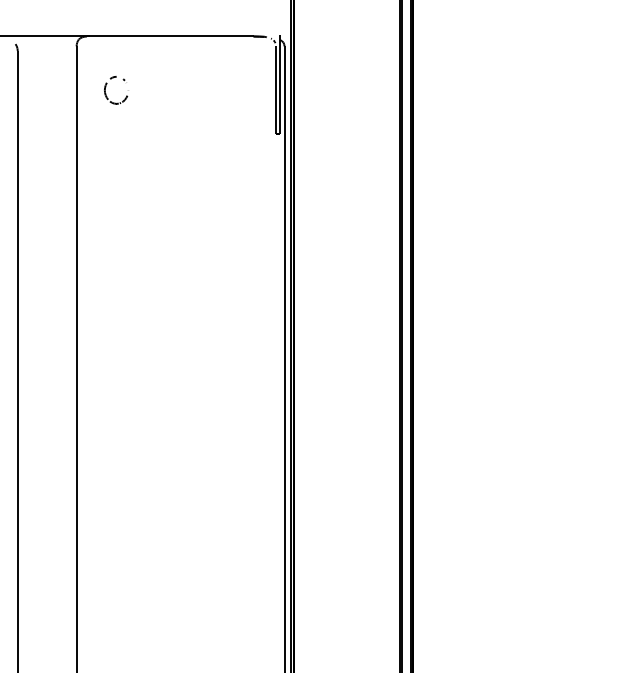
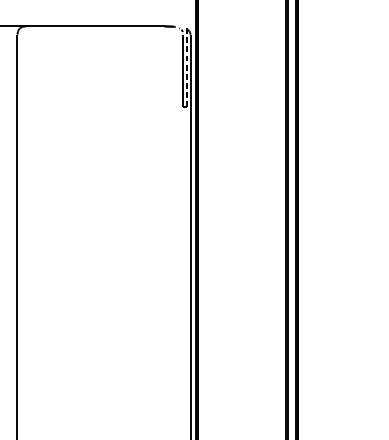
line: (280, 83) -> (187, 65), solid -> dashed
part: (106, 87) -> (42, 68), removed

